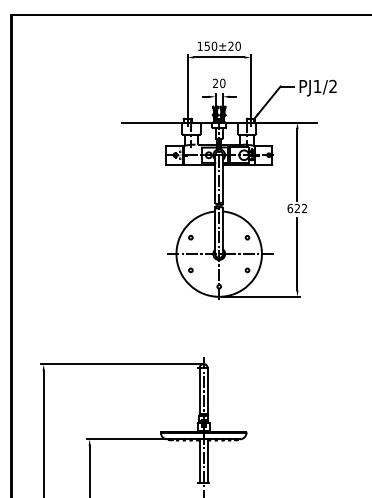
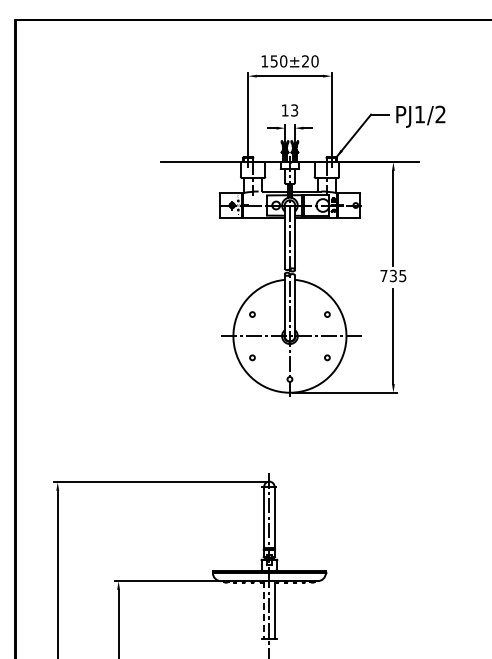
text: (218, 83) -> (289, 110), 20 -> 13
text: (297, 208) -> (393, 275), 622 -> 735
line: (199, 461) -> (264, 610), solid -> dashed

